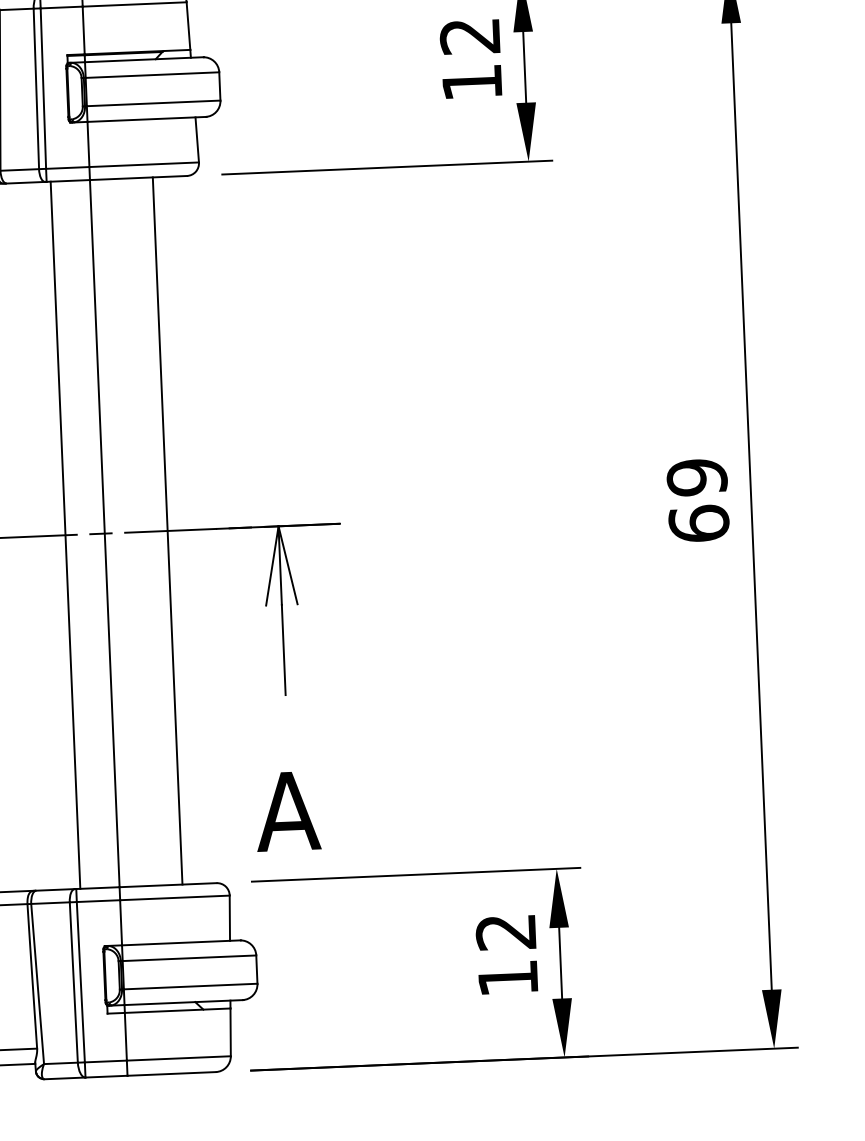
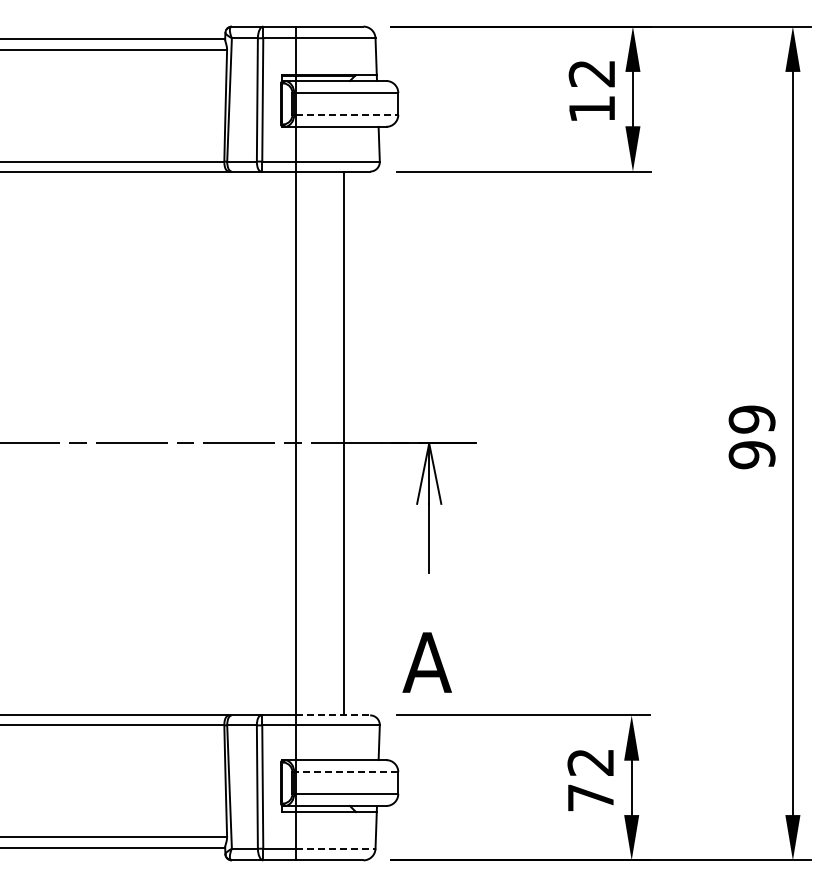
line: (154, 102) -> (347, 114), solid -> dashed
text: (698, 523) -> (751, 454), 69 -> 99
line: (65, 535) -> (265, 443), removed
line: (168, 885) -> (333, 715), solid -> dashed
line: (188, 958) -> (346, 772), solid -> dashed
text: (507, 977) -> (590, 797), 12 -> 72
line: (178, 1058) -> (335, 848), solid -> dashed

